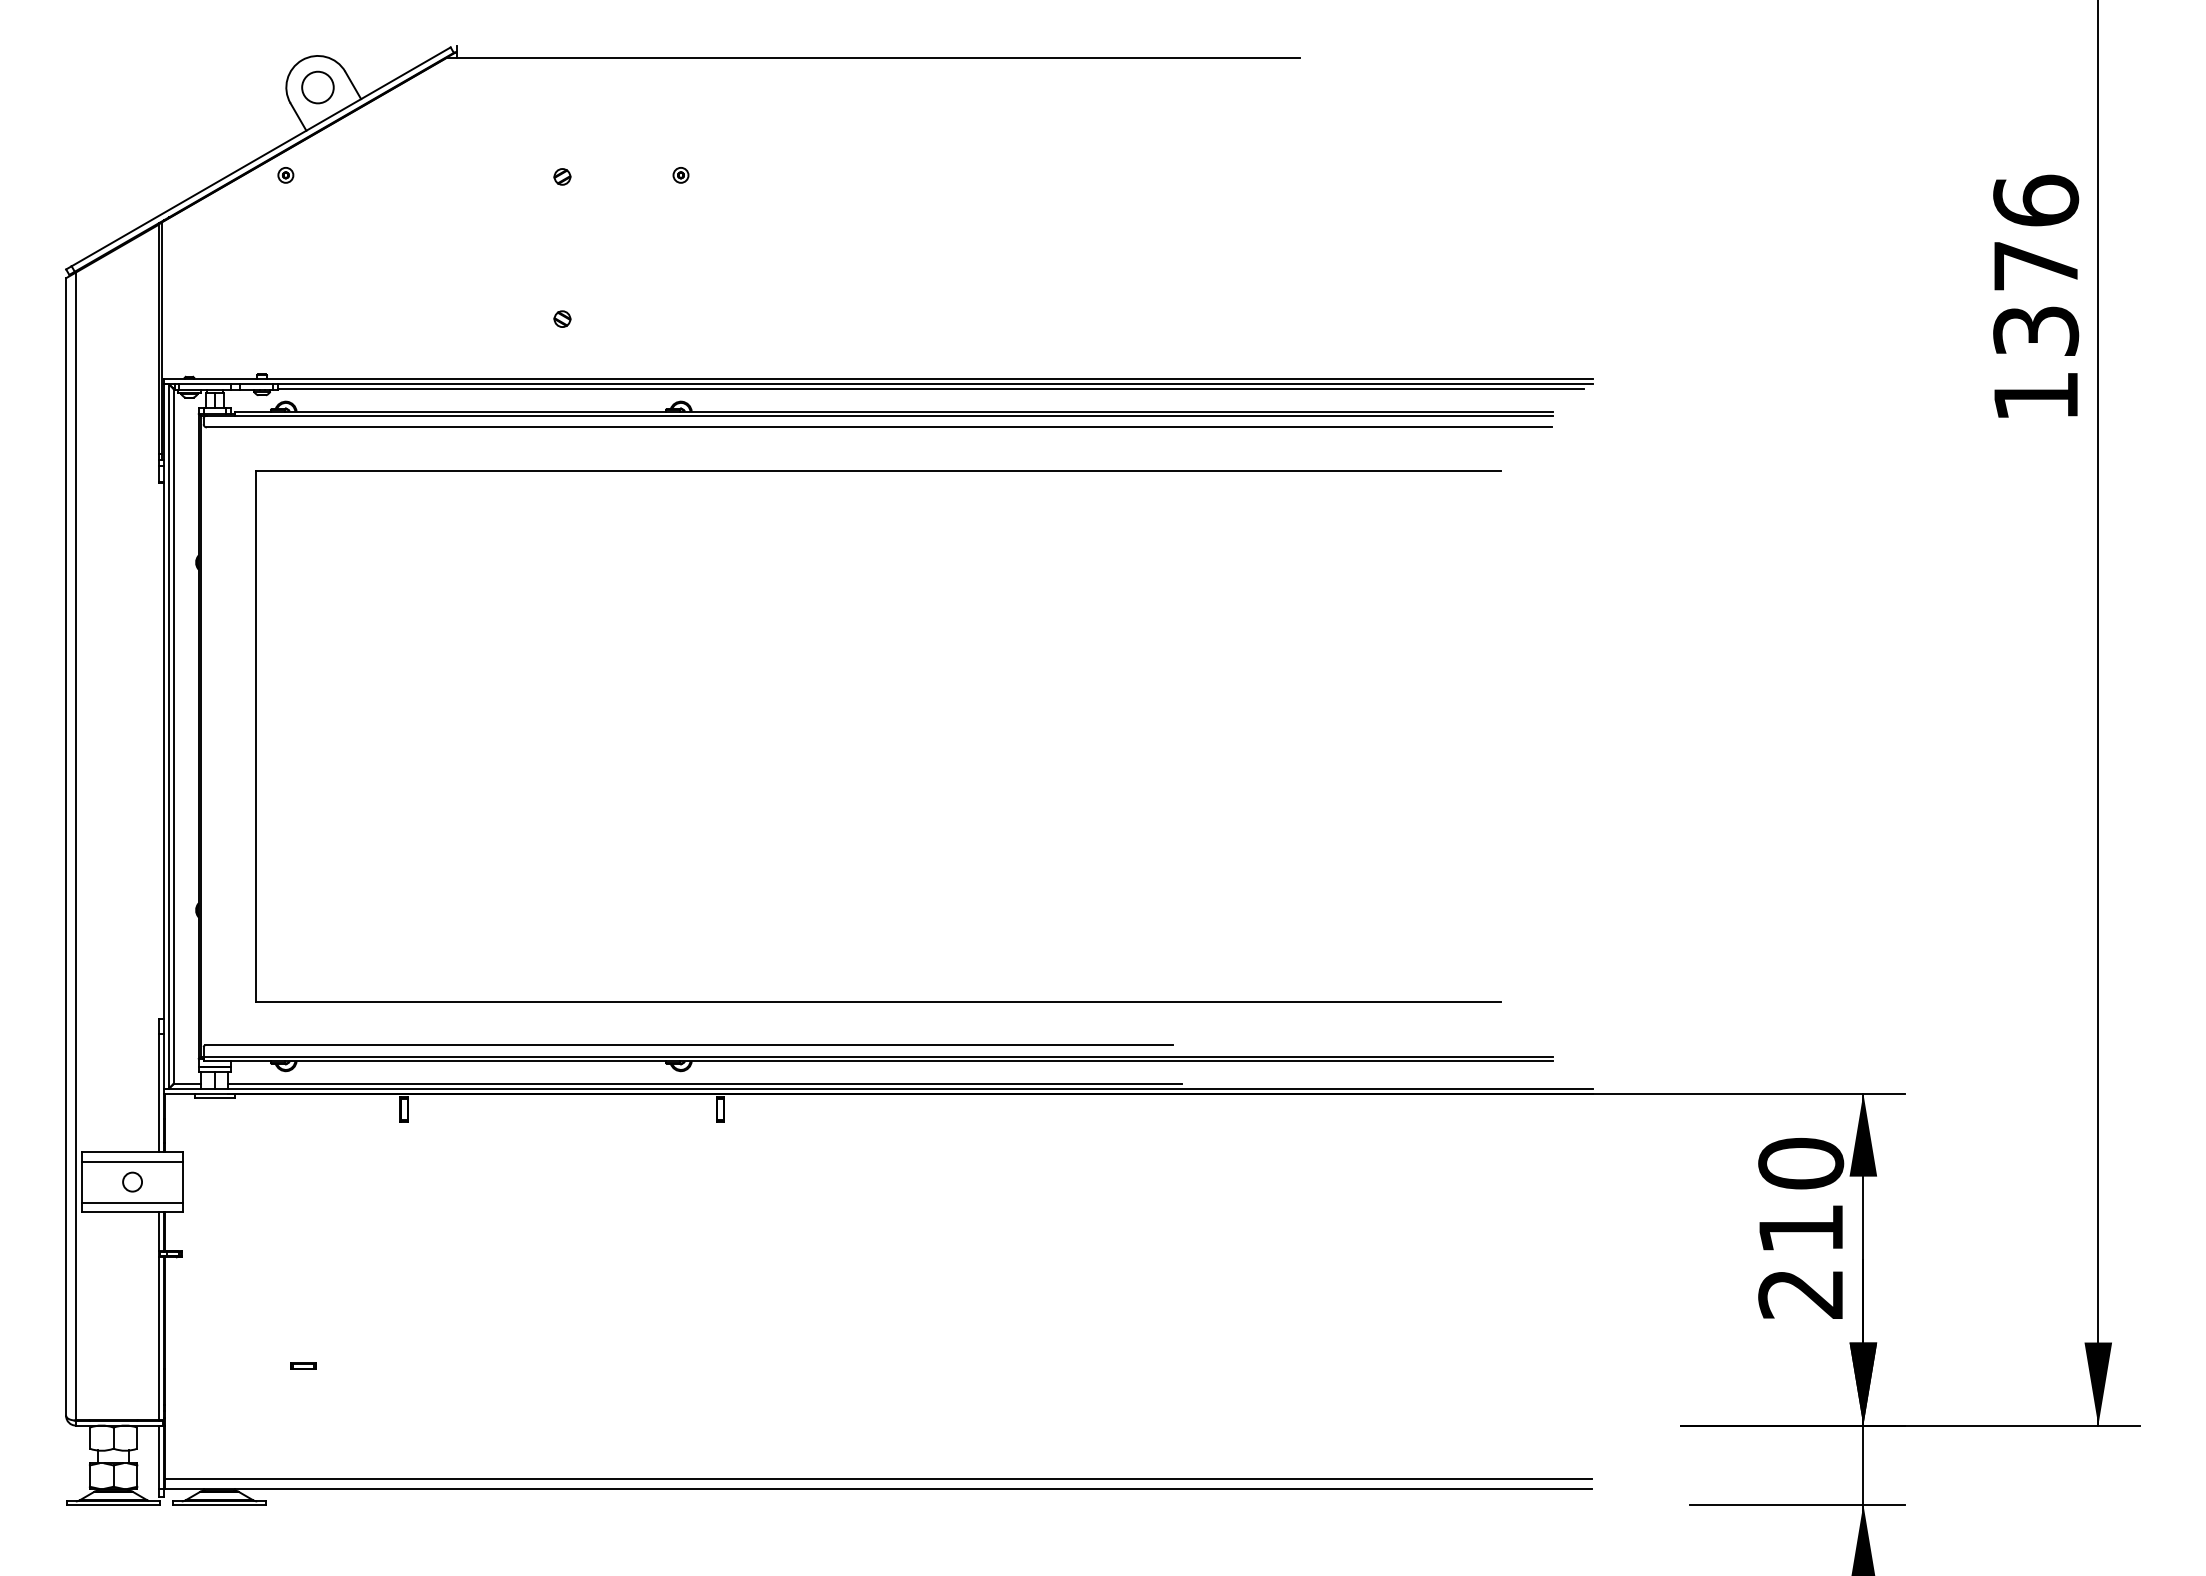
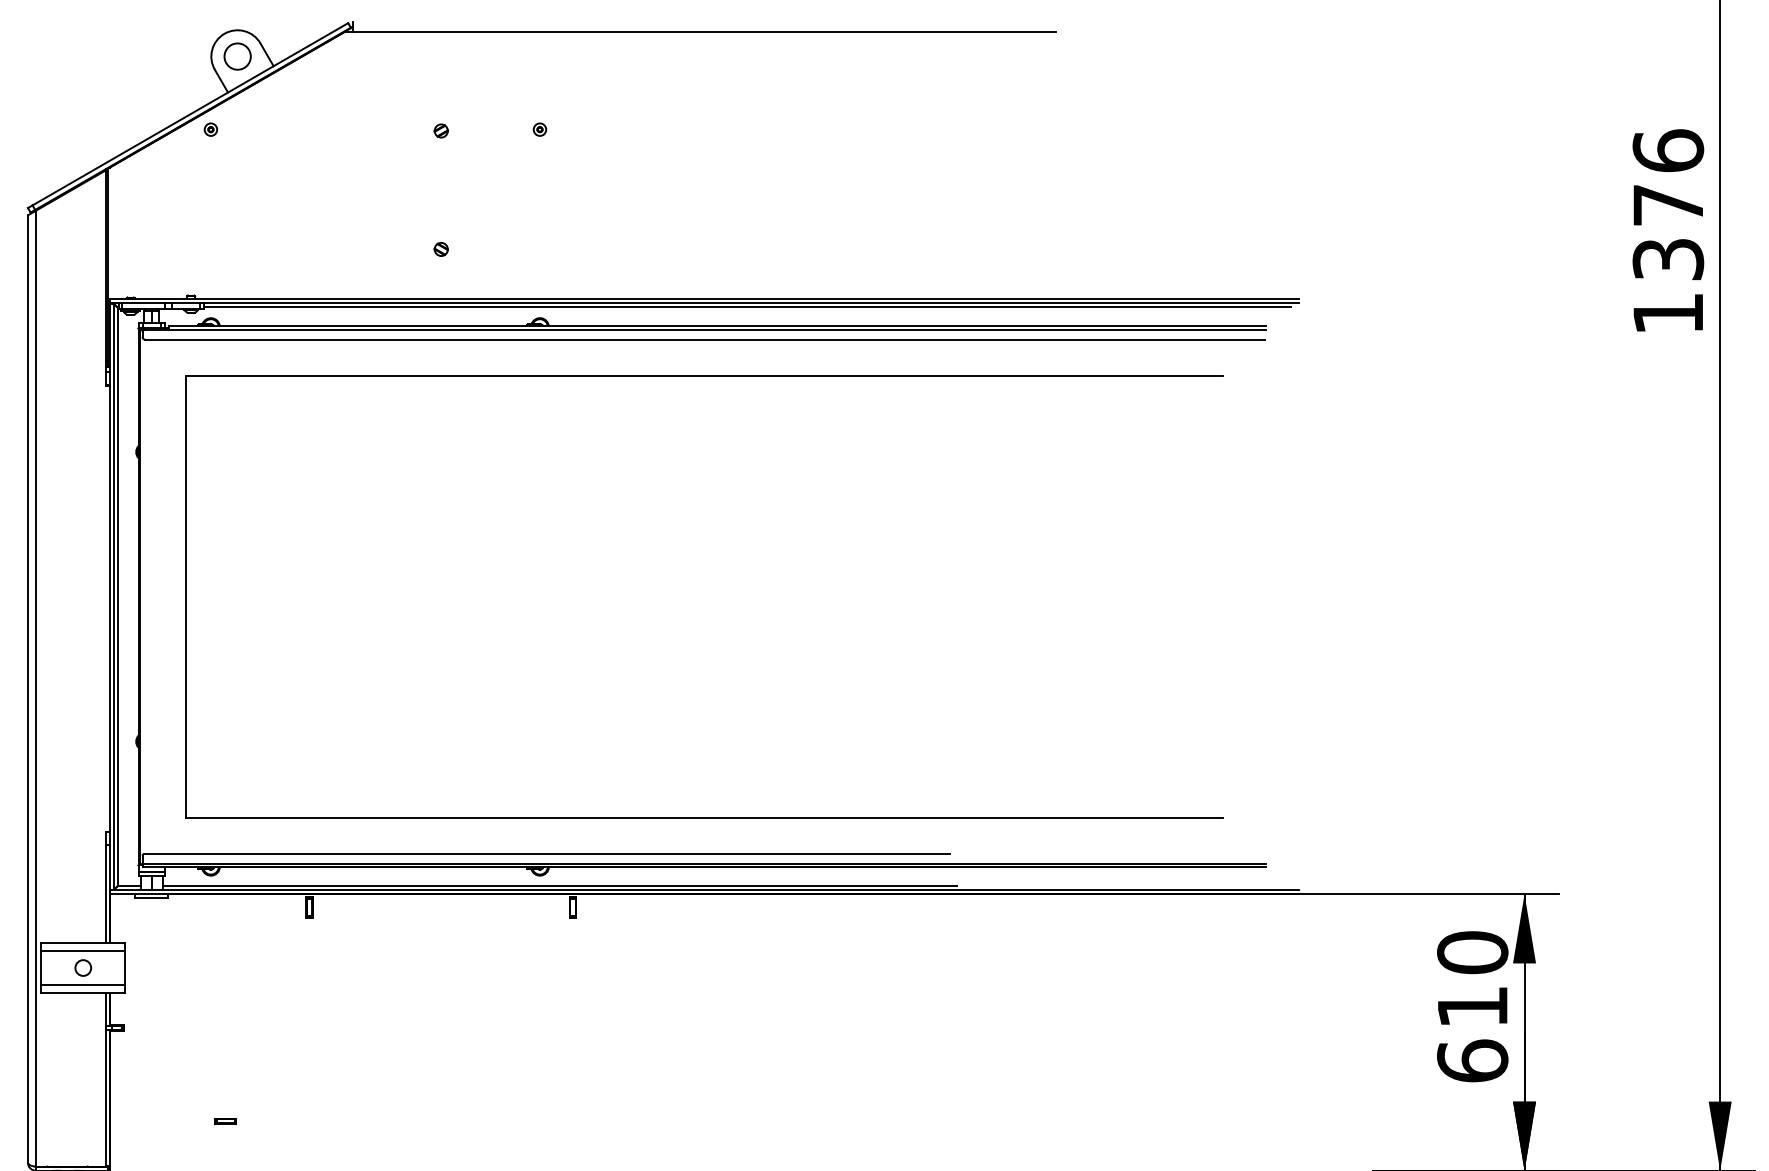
text: (1801, 1293) -> (1473, 1060), 210 -> 610

